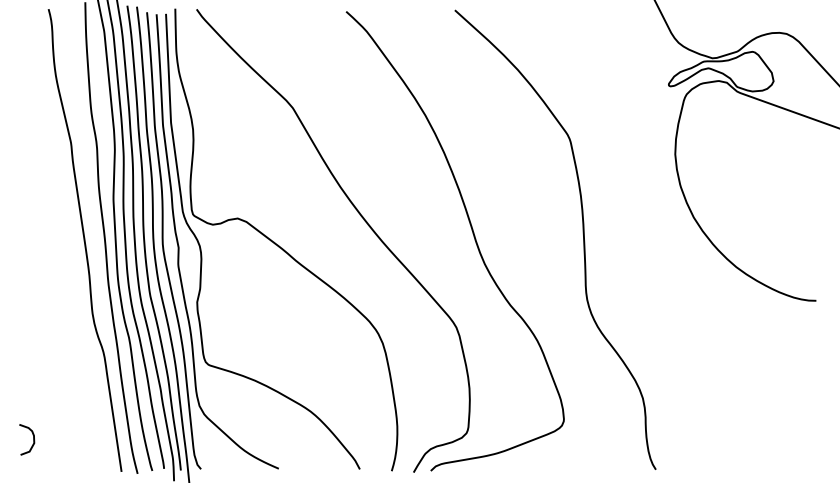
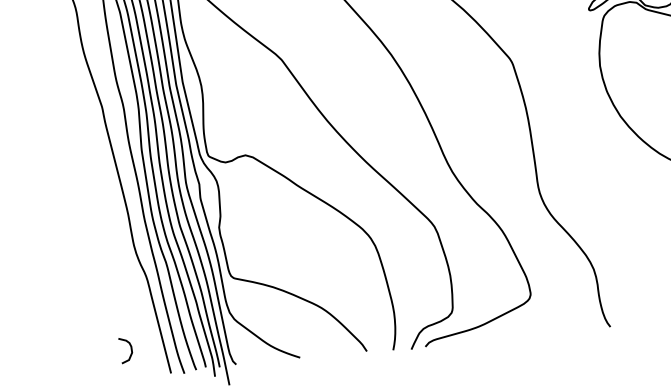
curve: (33, 439) -> (131, 349), moved

